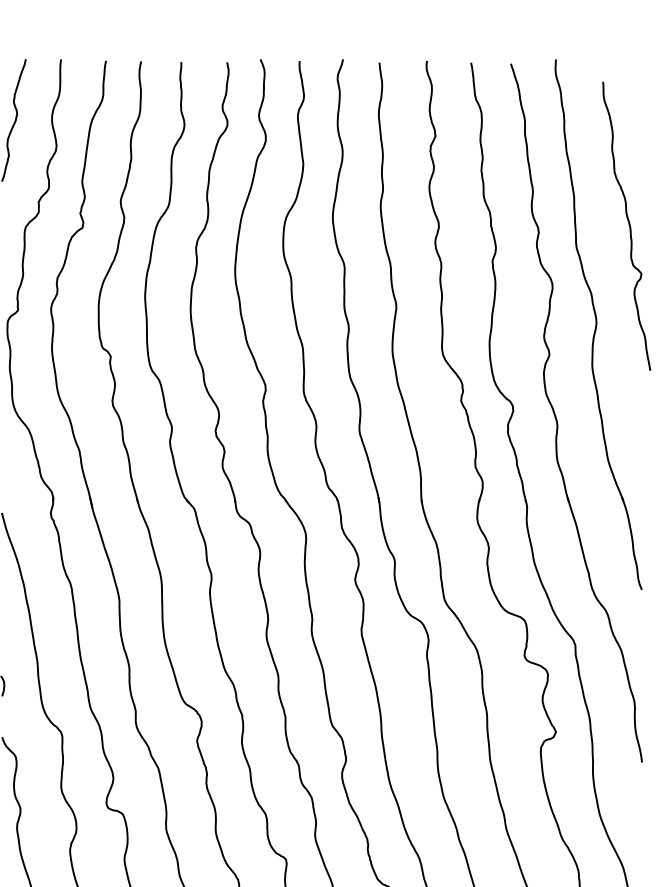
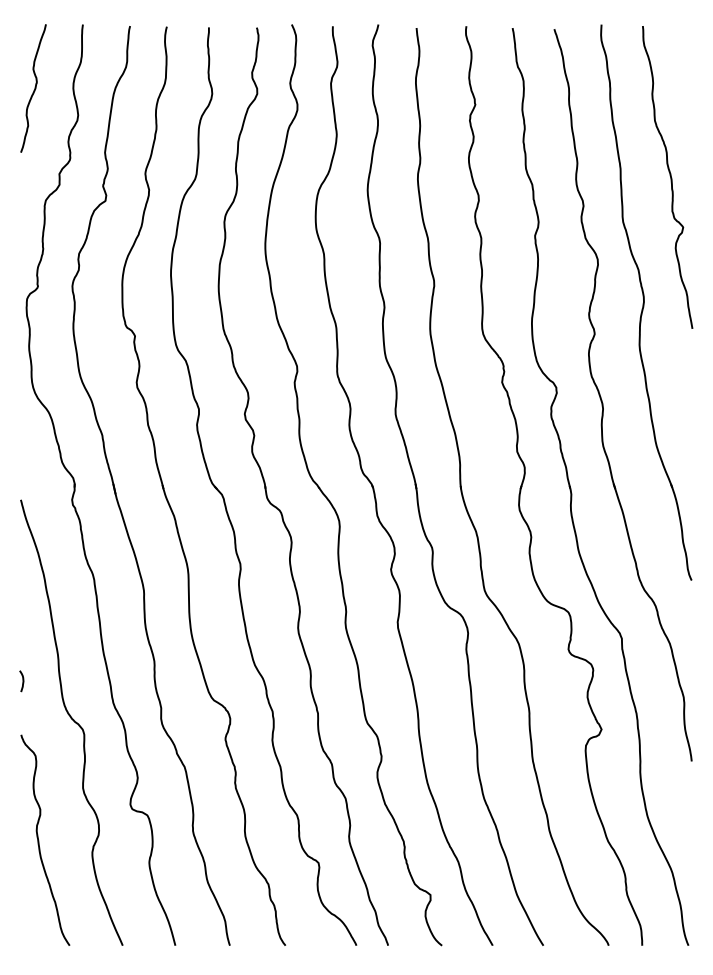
curve: (628, 224) -> (669, 175), moved

